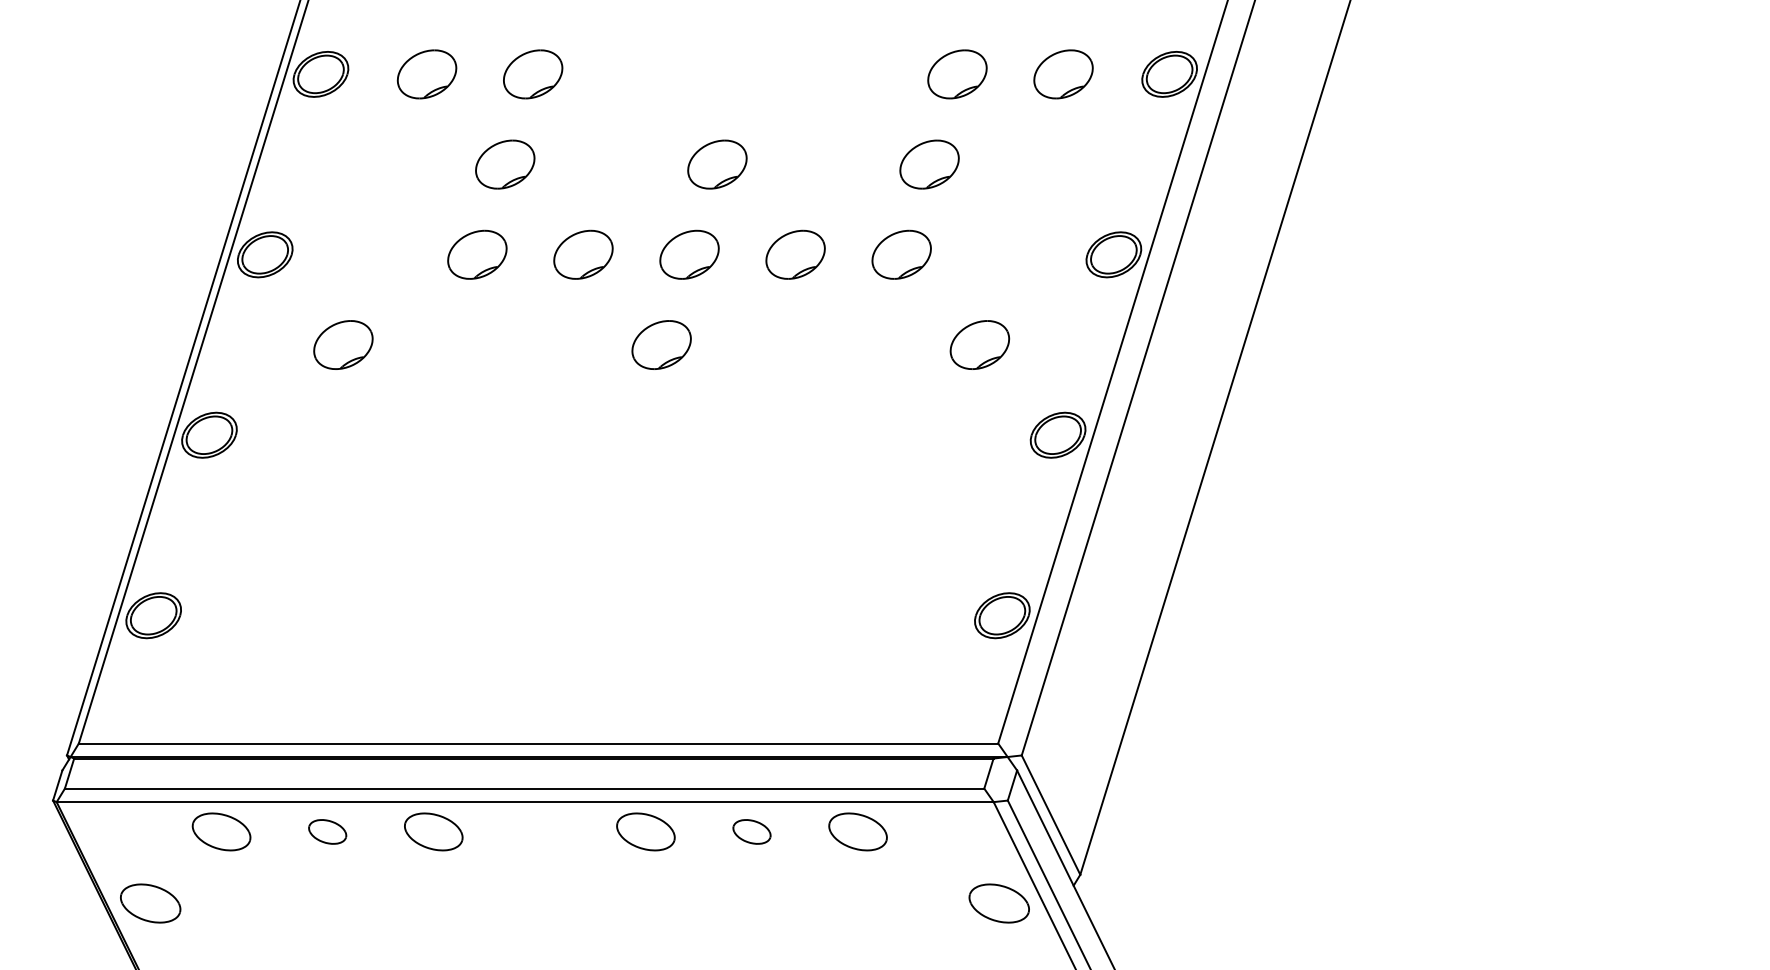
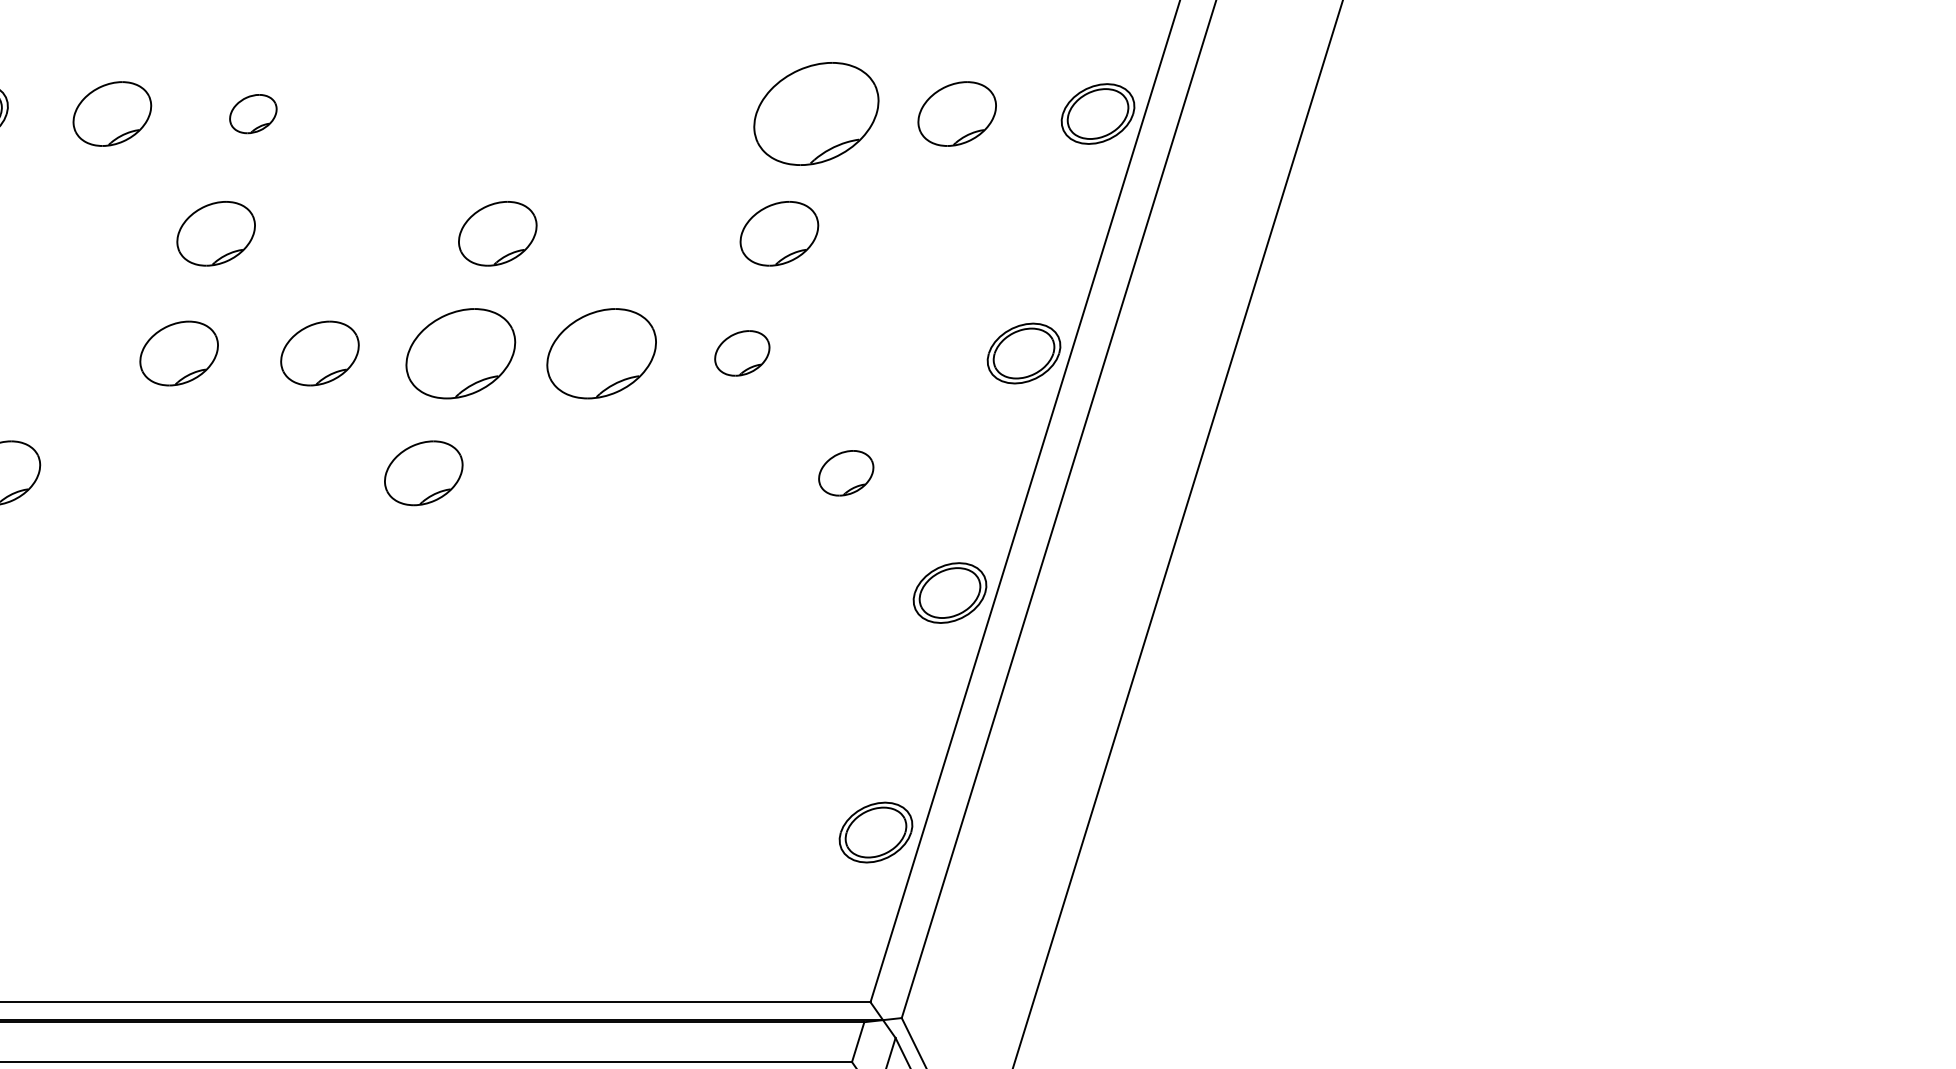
part: (533, 74) -> (253, 114), size x0.6
part: (957, 74) -> (816, 114), size x1.6
part: (689, 254) -> (460, 353), size x1.4
part: (795, 254) -> (601, 353), size x1.4
part: (901, 254) -> (742, 353), size x0.7
part: (979, 344) -> (845, 472), size x0.7

